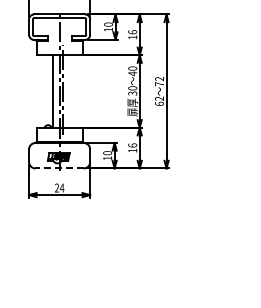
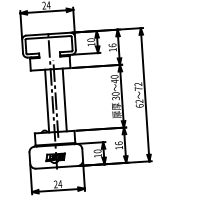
line: (73, 91) -> (64, 100), added
line: (59, 168) -> (56, 167), dashed -> solid

